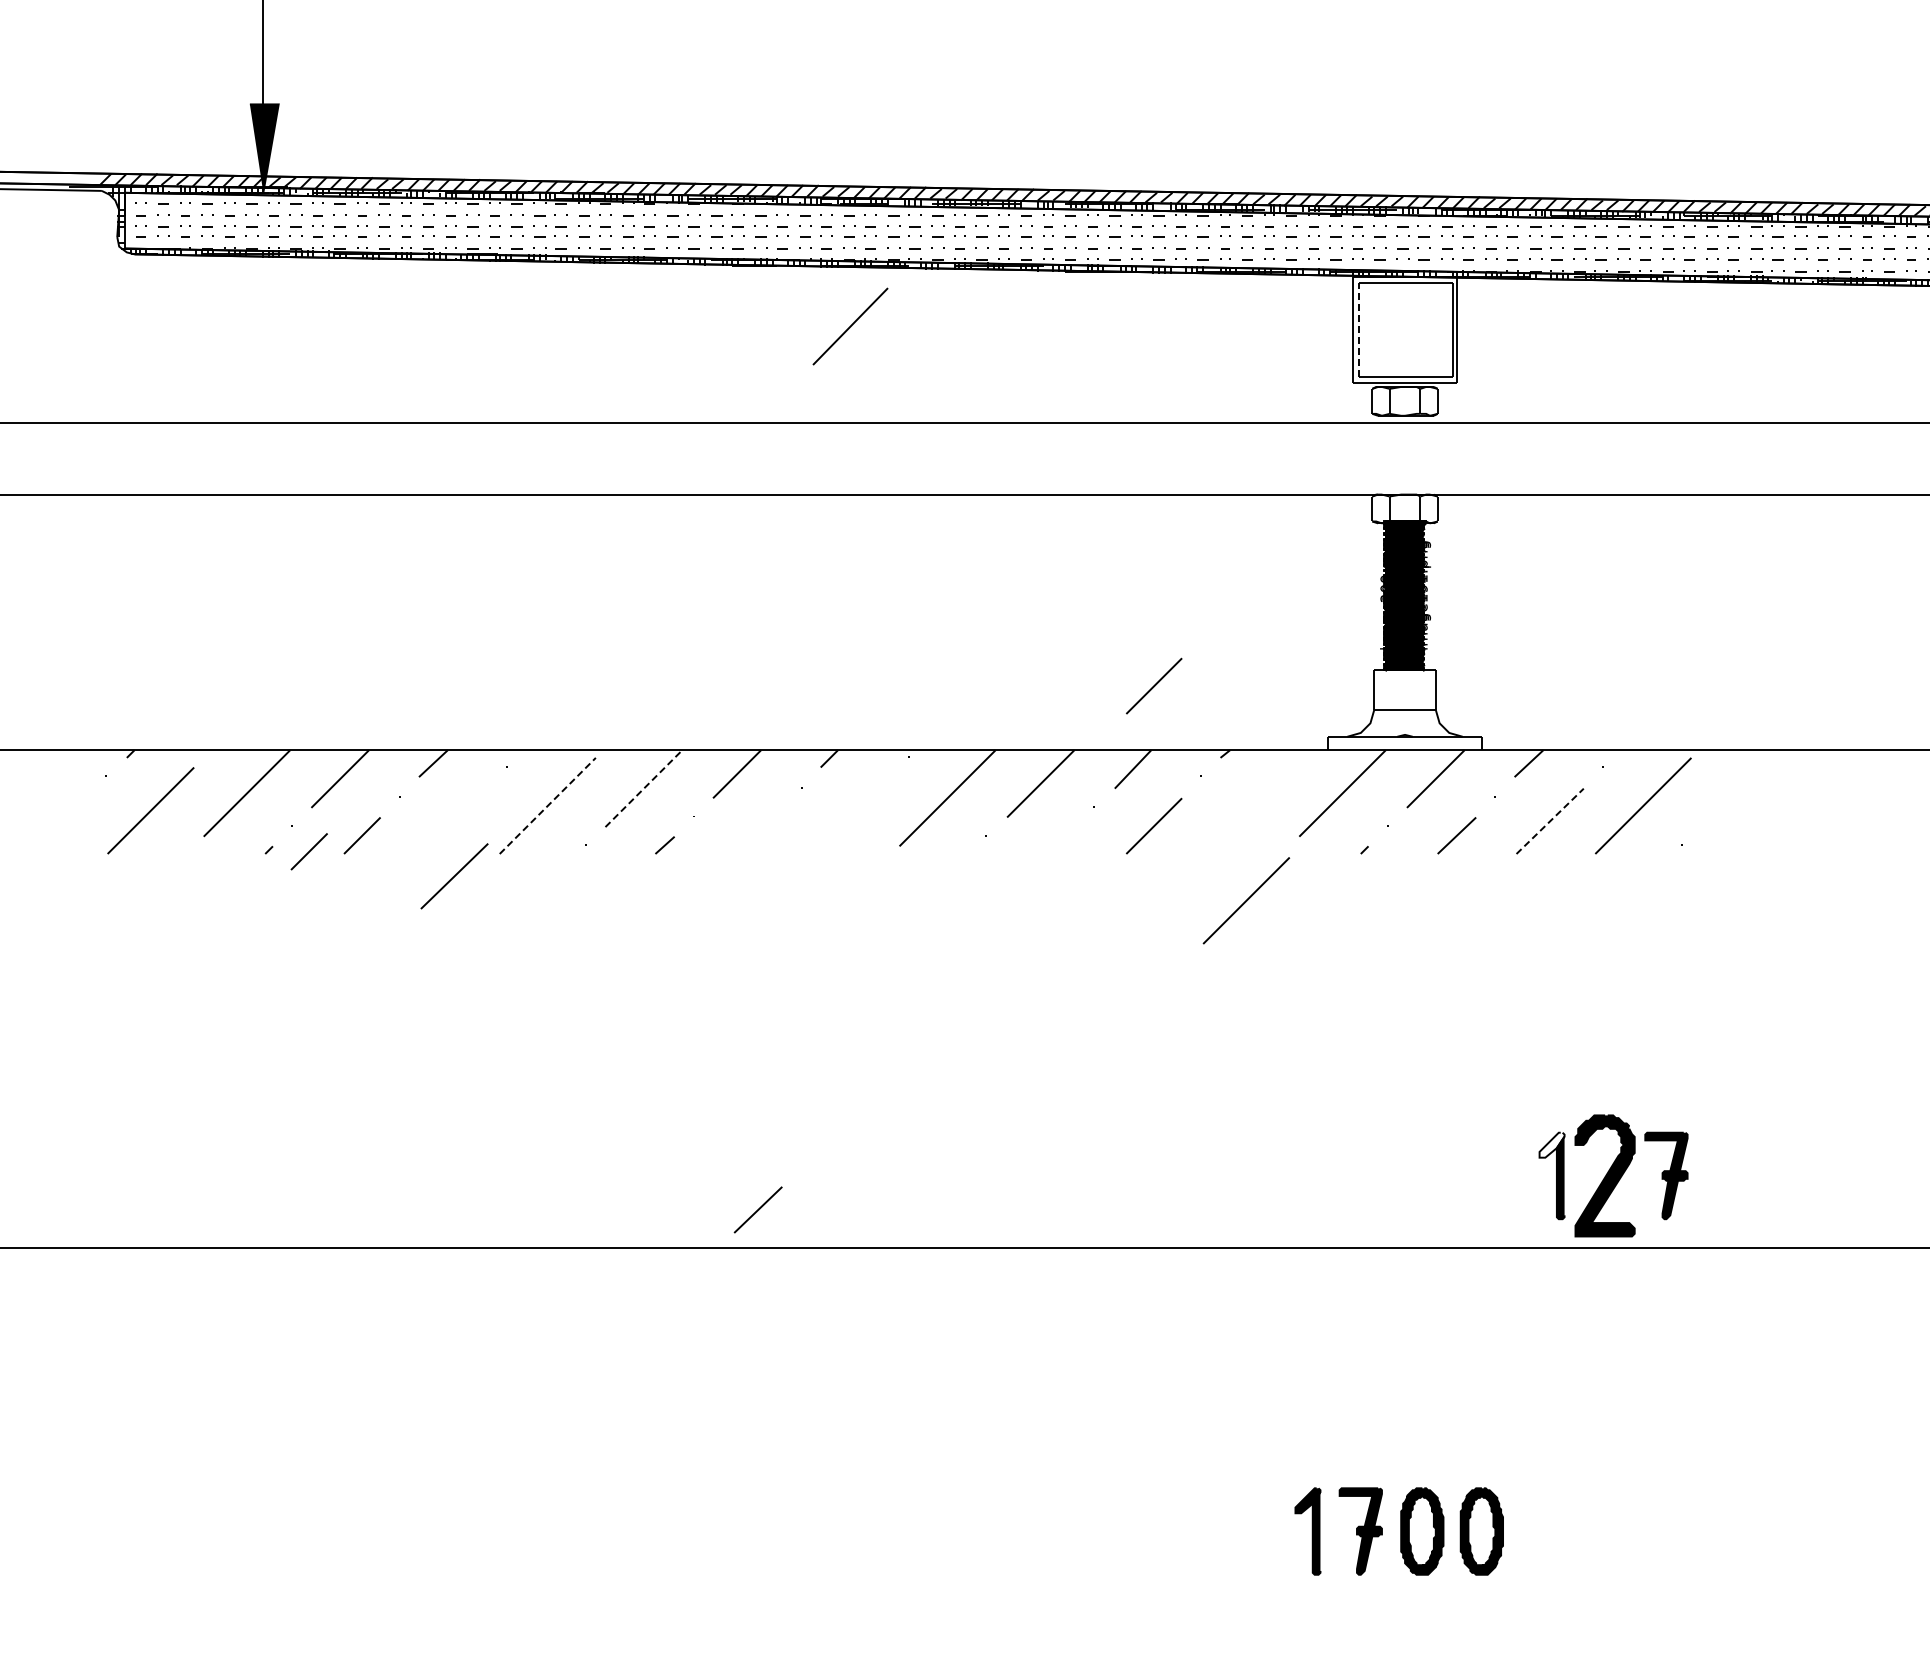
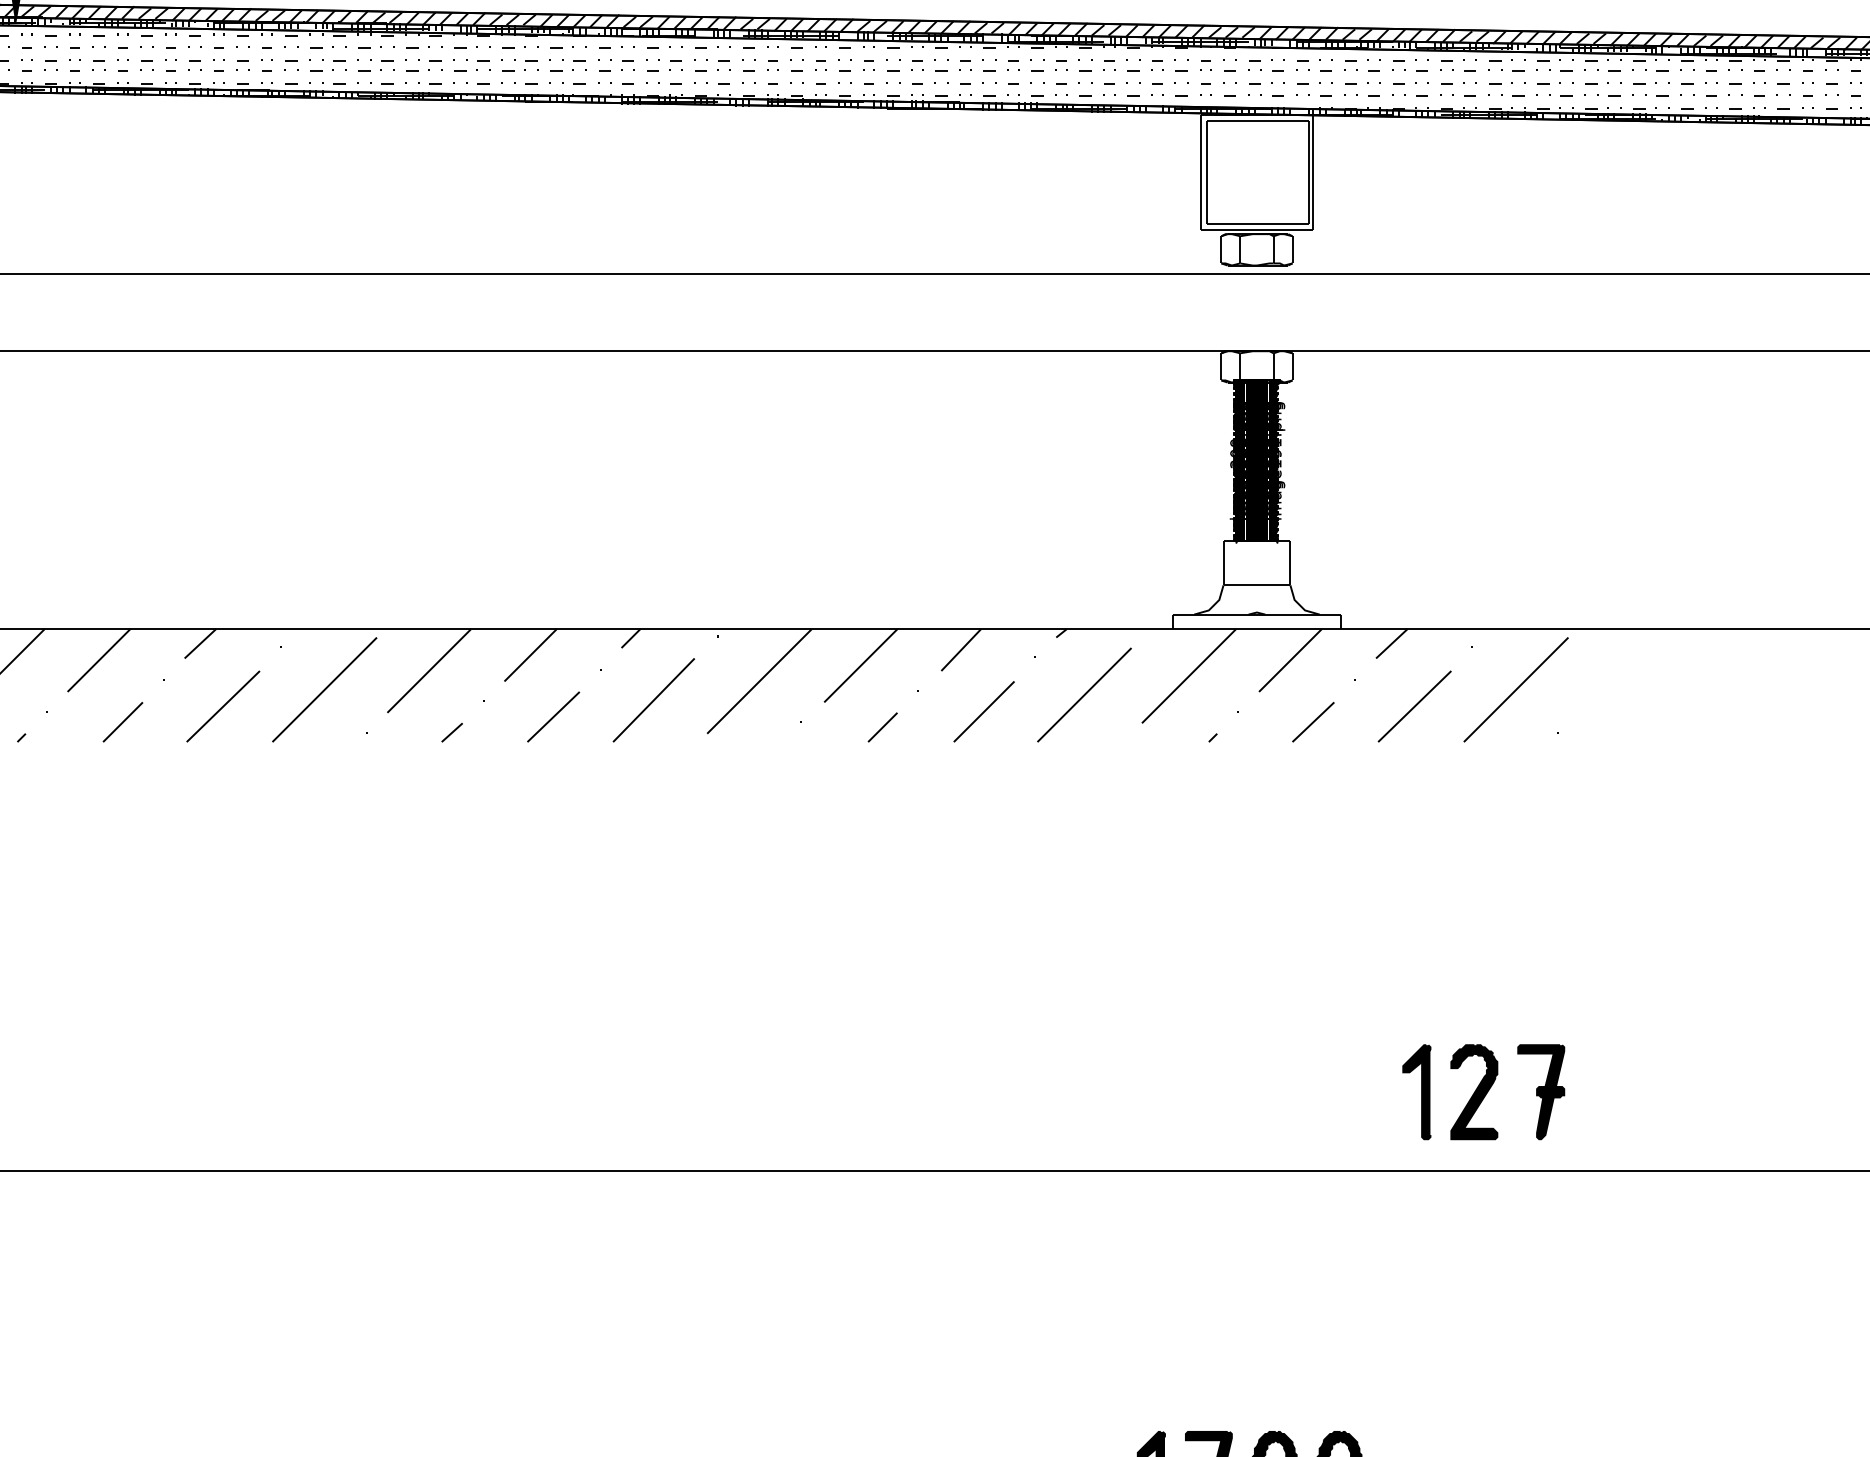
line: (850, 326) -> (653, 700), moved
line: (1358, 329) -> (1206, 171), dashed -> solid
line: (1154, 685) -> (984, 558), removed
line: (644, 788) -> (429, 670), dashed -> solid
line: (547, 805) -> (324, 689), dashed -> solid
line: (1550, 821) -> (1415, 706), dashed -> solid
line: (1060, 840) -> (882, 727), added
line: (308, 851) -> (64, 739), removed
line: (454, 876) -> (223, 706), moved
line: (1246, 900) -> (1084, 694), moved
fill: (1551, 1144) -> (1416, 1058), added
part: (1604, 1175) -> (1473, 1091), size x0.71
line: (757, 1209) -> (552, 716), moved

